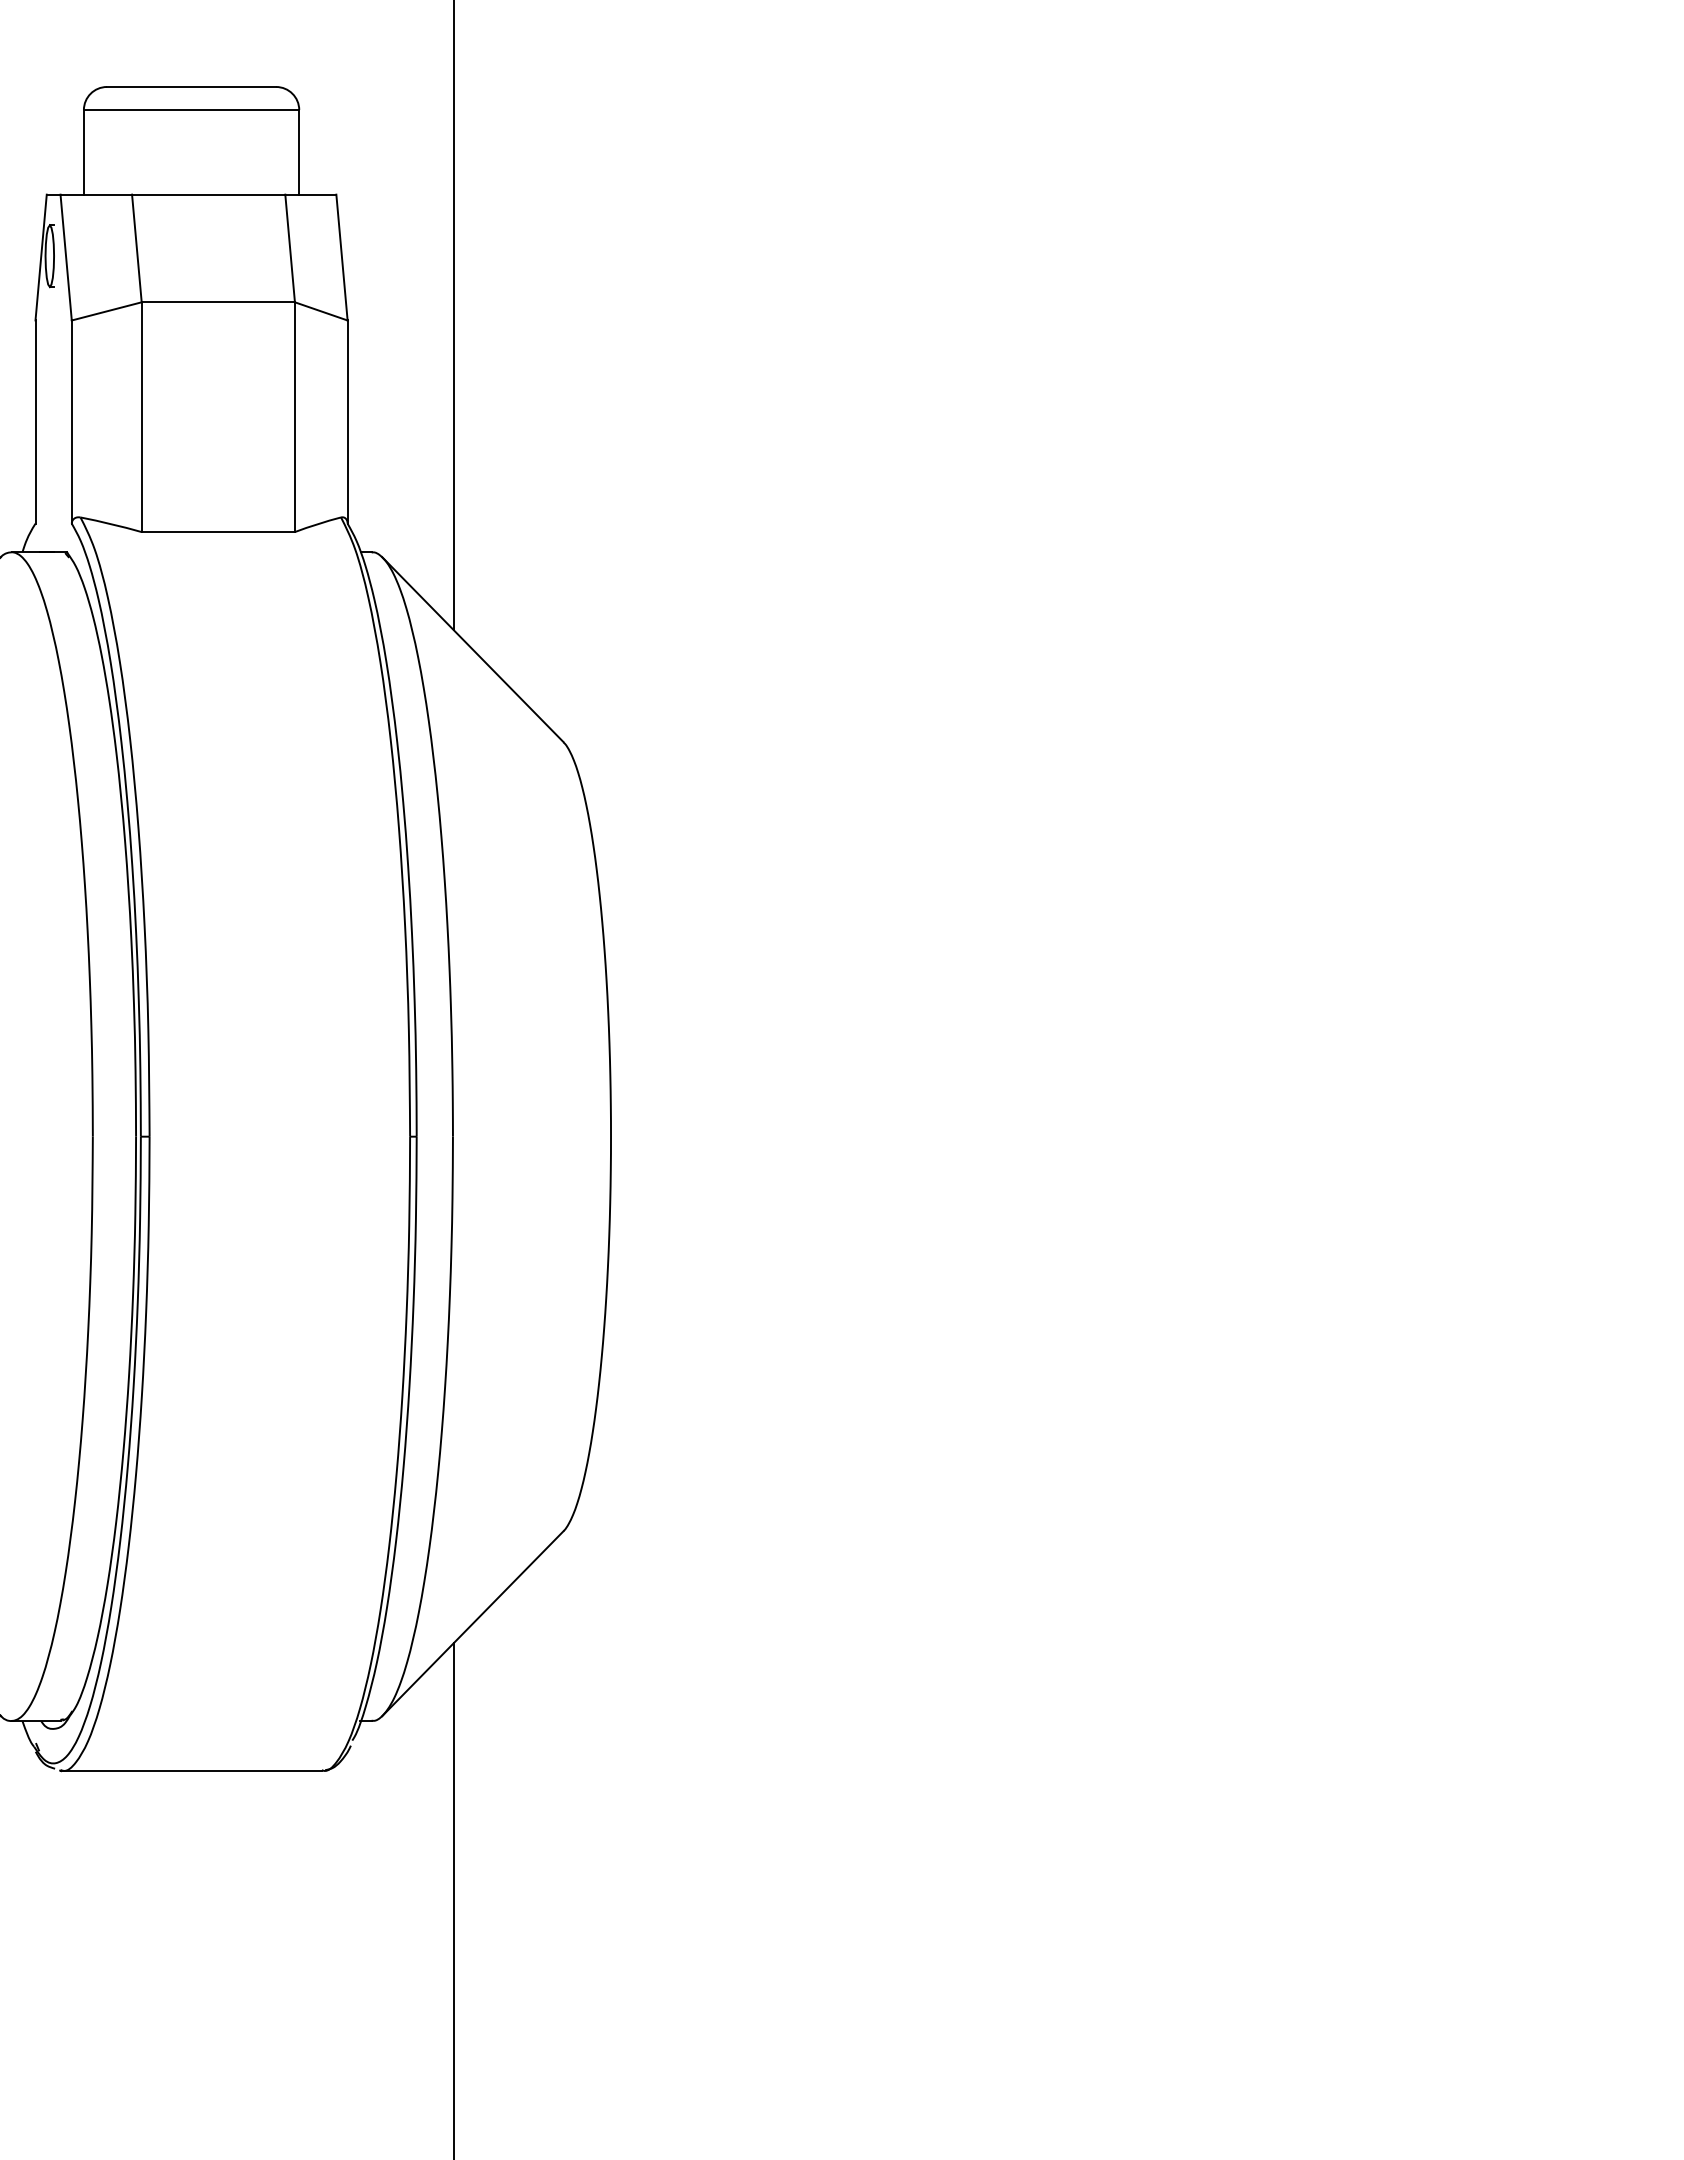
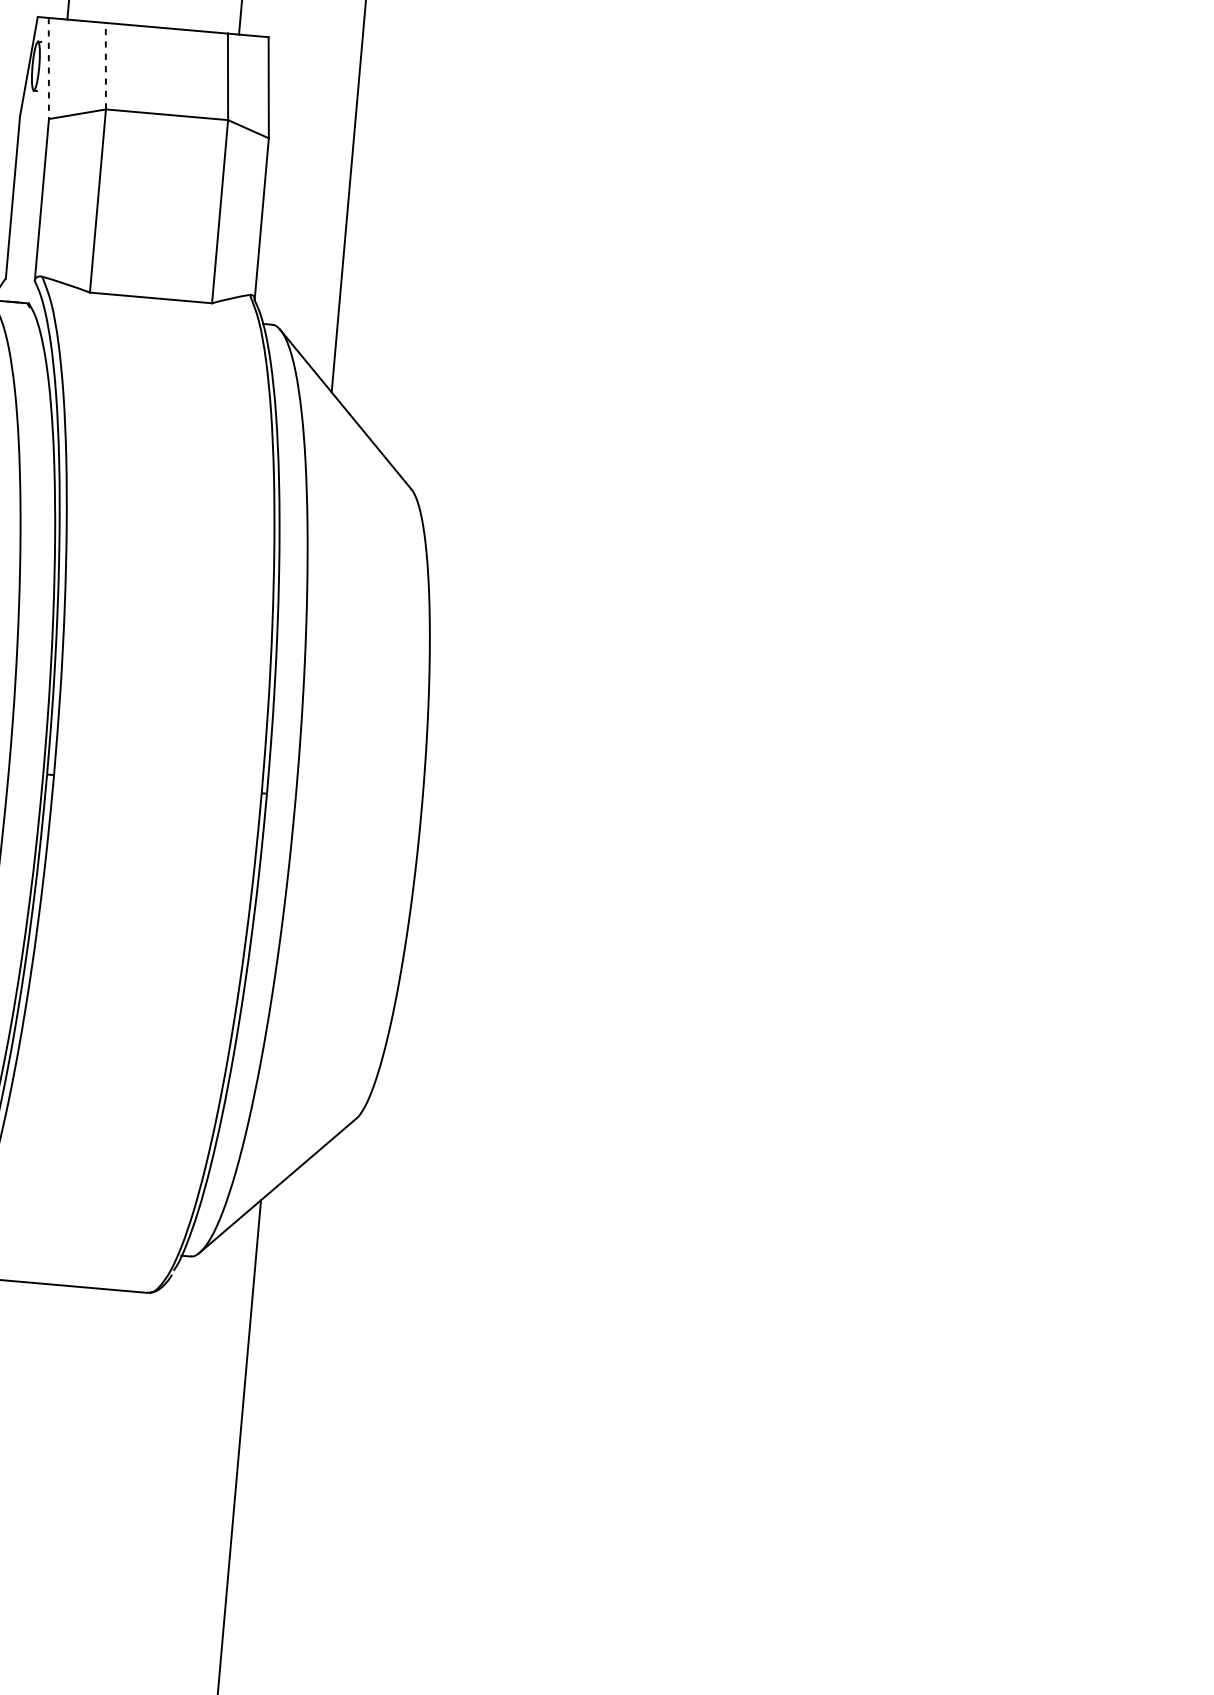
line: (136, 247) -> (105, 65), solid -> dashed
line: (66, 258) -> (49, 69), solid -> dashed

